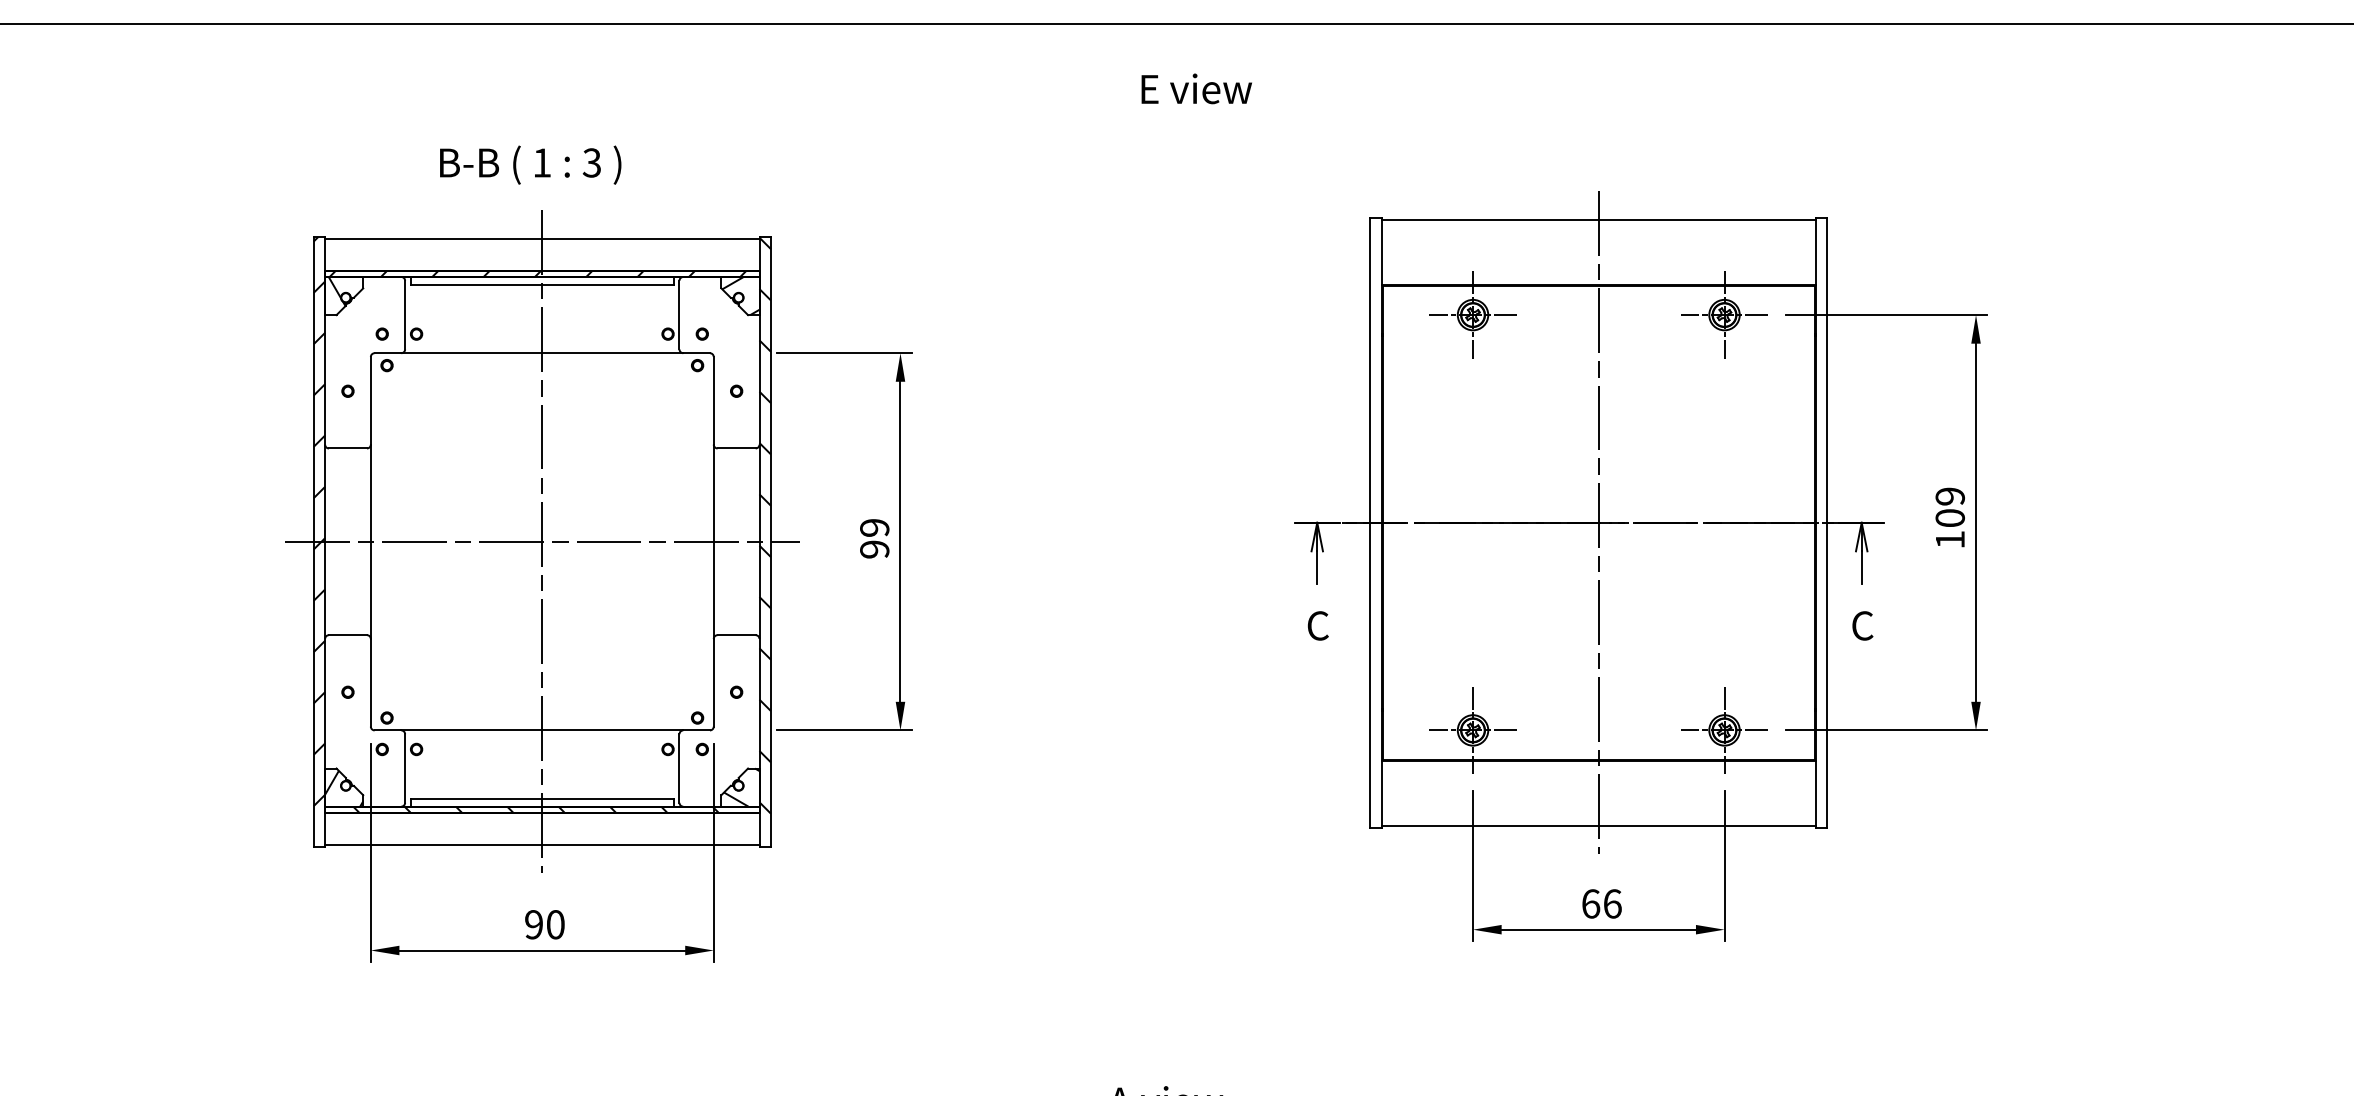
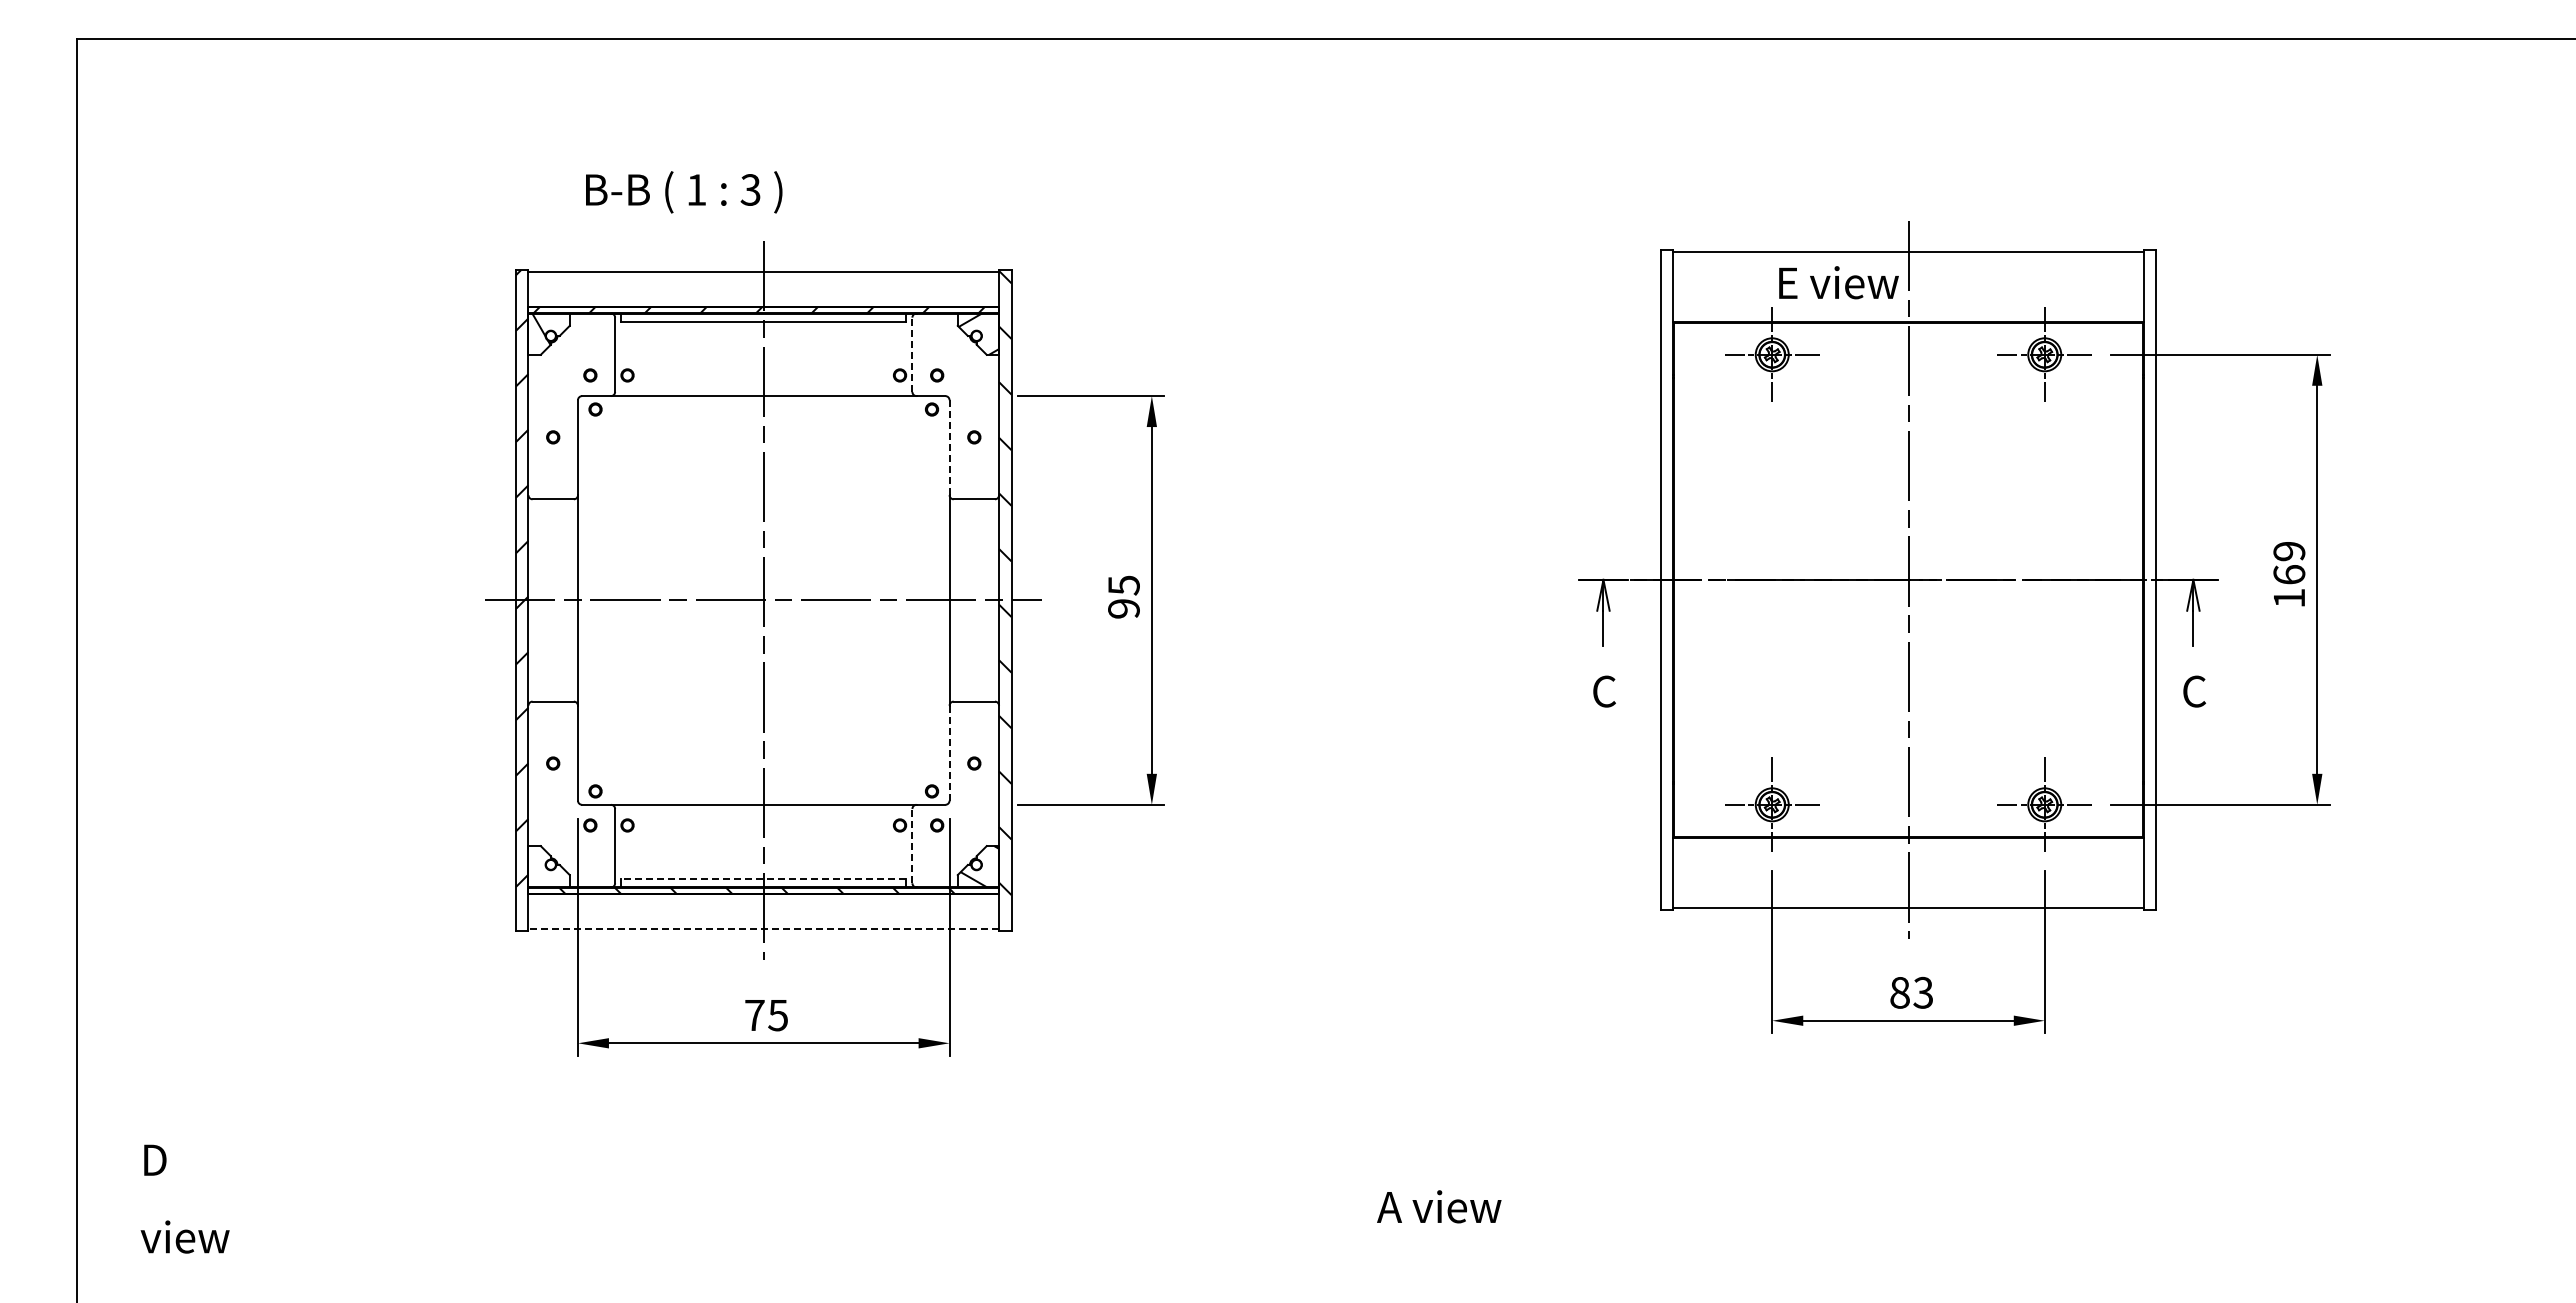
text: (1196, 88) -> (1838, 282), moved
text: (530, 165) -> (684, 192), moved
line: (679, 314) -> (912, 354), solid -> dashed
line: (713, 400) -> (949, 447), solid -> dashed
text: (1950, 517) -> (2289, 574), 109 -> 169
text: (874, 528) -> (1123, 585), 99 -> 95
line: (713, 682) -> (949, 752), solid -> dashed
line: (679, 767) -> (912, 845), solid -> dashed
hatch: (343, 788) -> (548, 867), removed
line: (542, 799) -> (763, 879), solid -> dashed
line: (542, 844) -> (763, 928), solid -> dashed
text: (1601, 903) -> (1911, 992), 66 -> 83
text: (544, 924) -> (766, 1015), 90 -> 75

